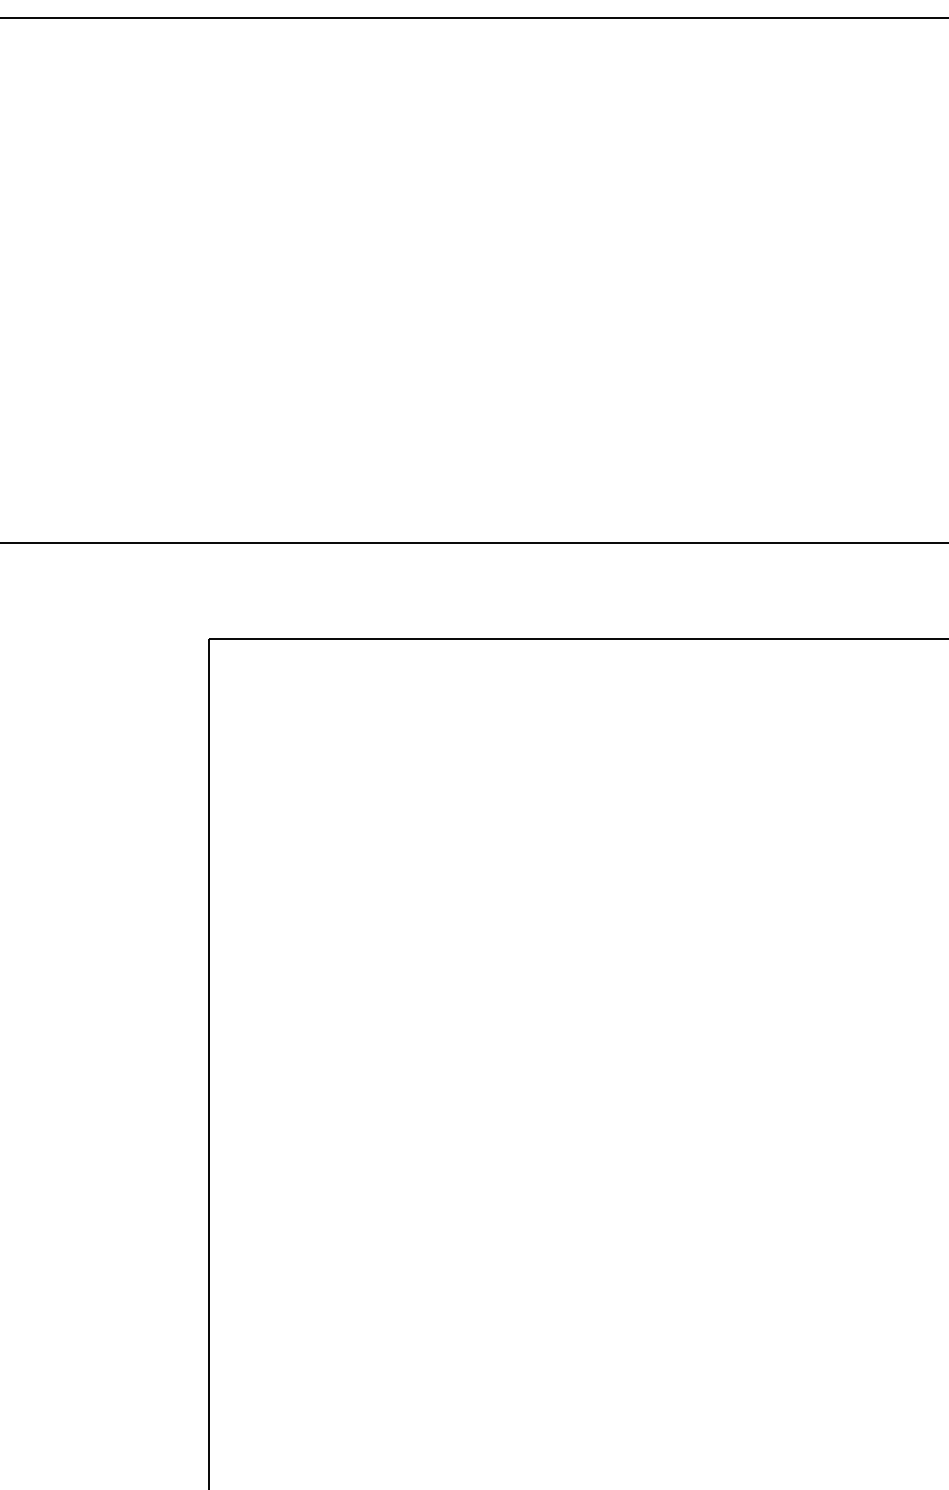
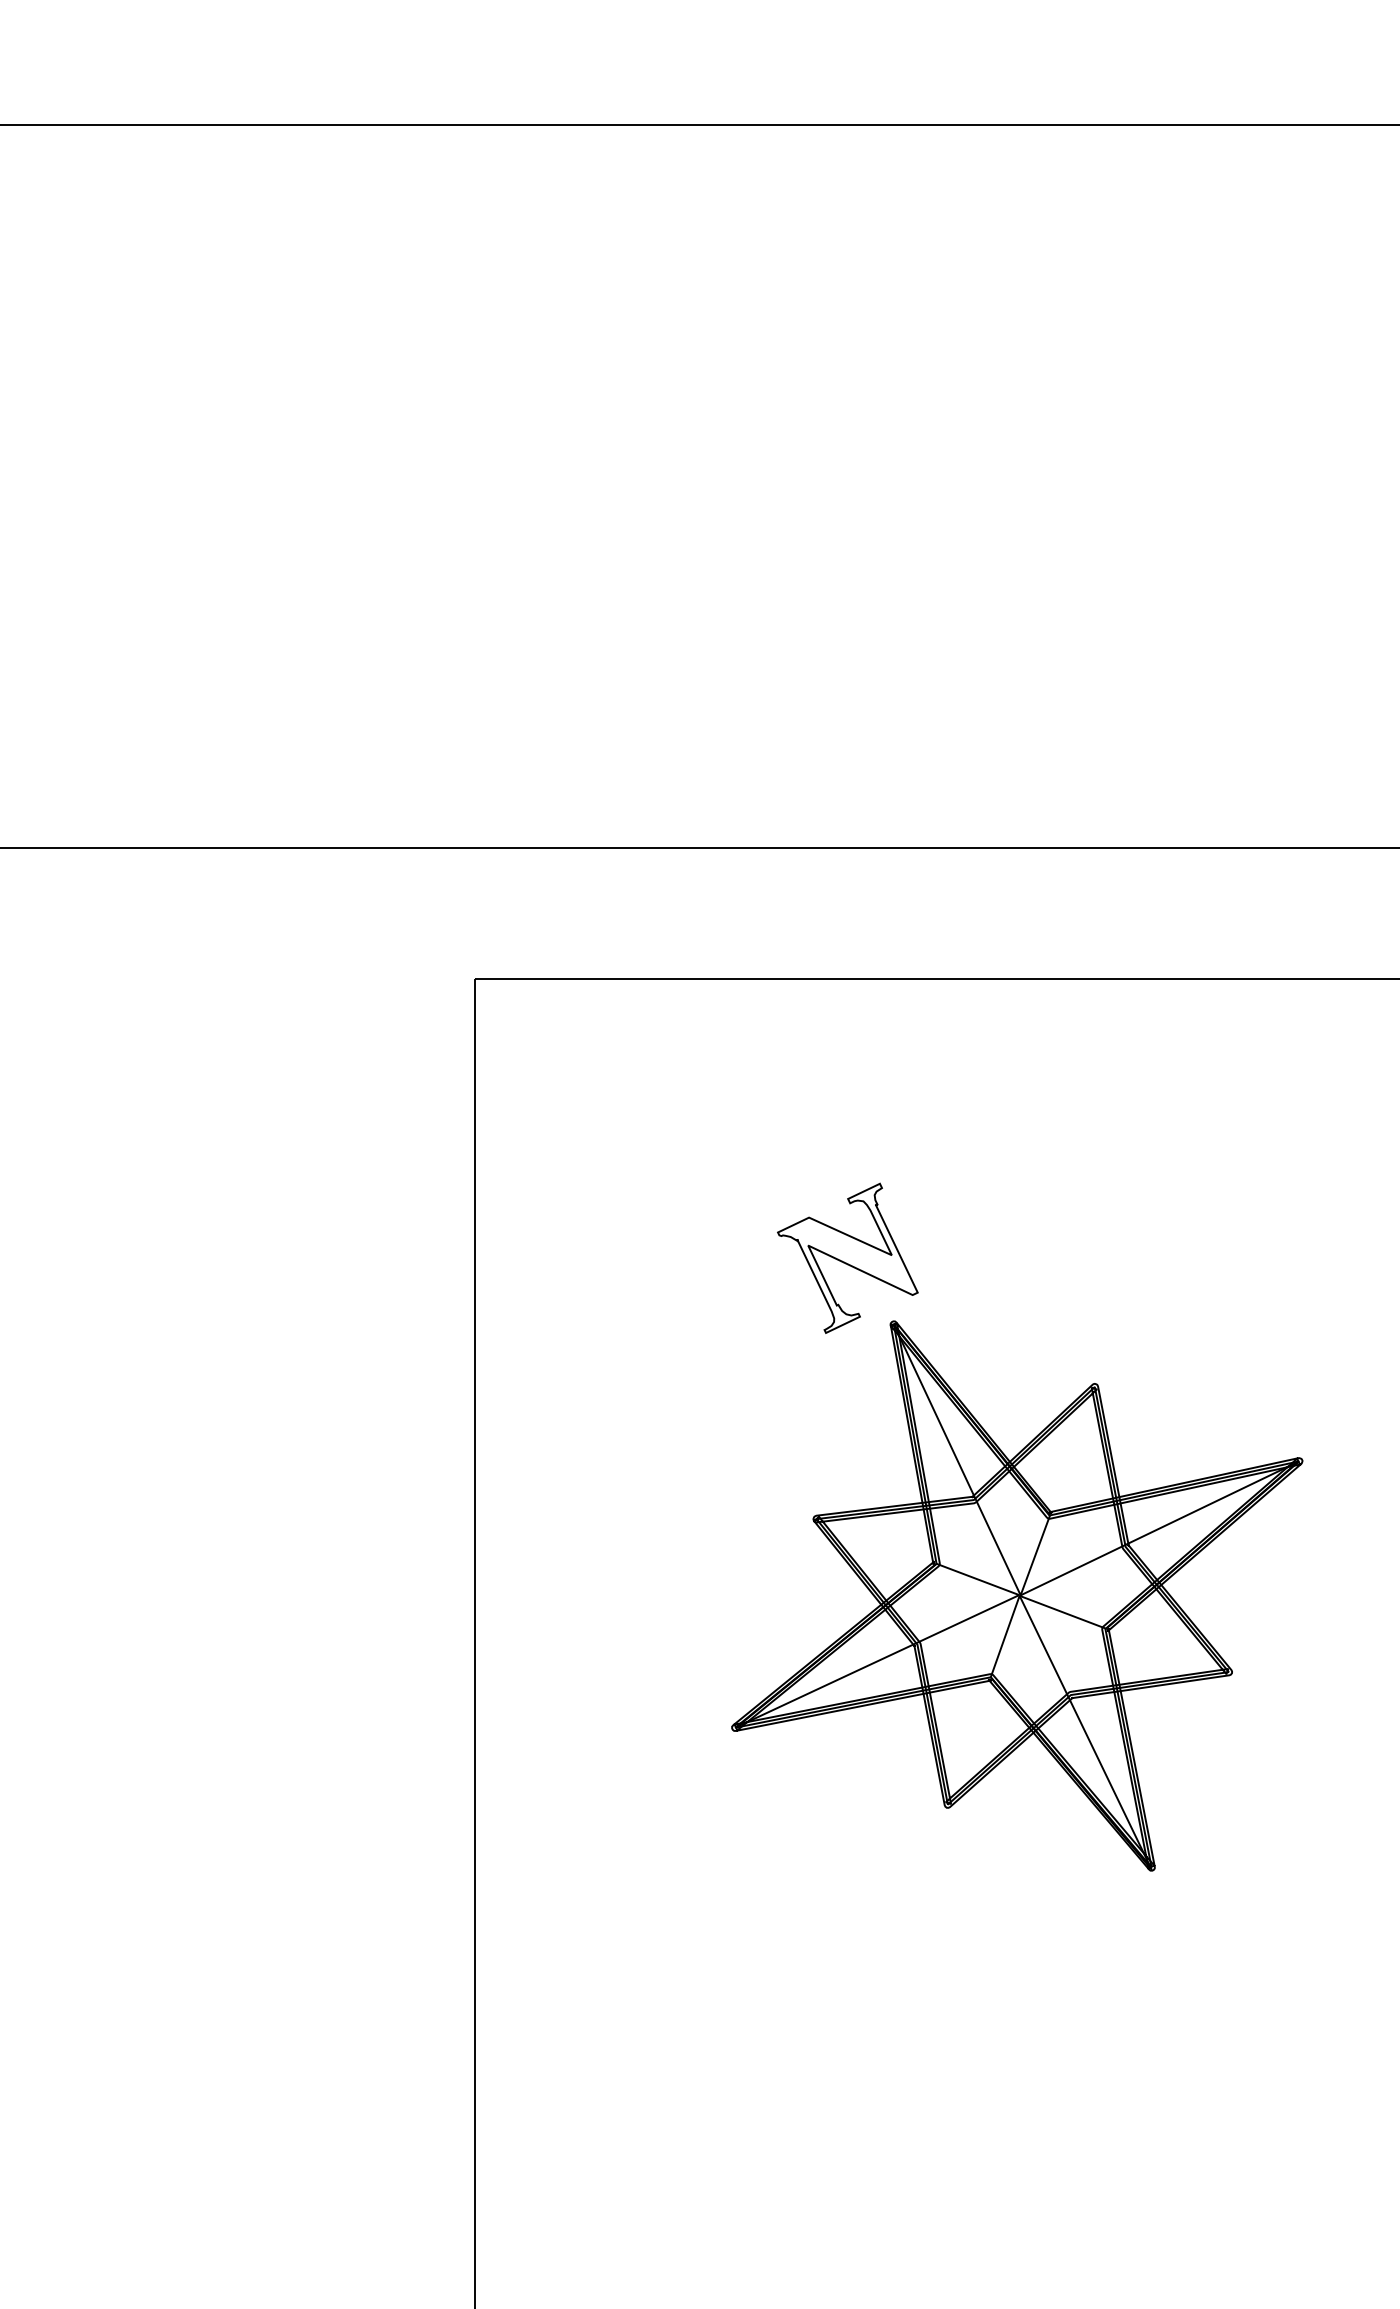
part: (603, 1037) -> (1017, 1526), added

